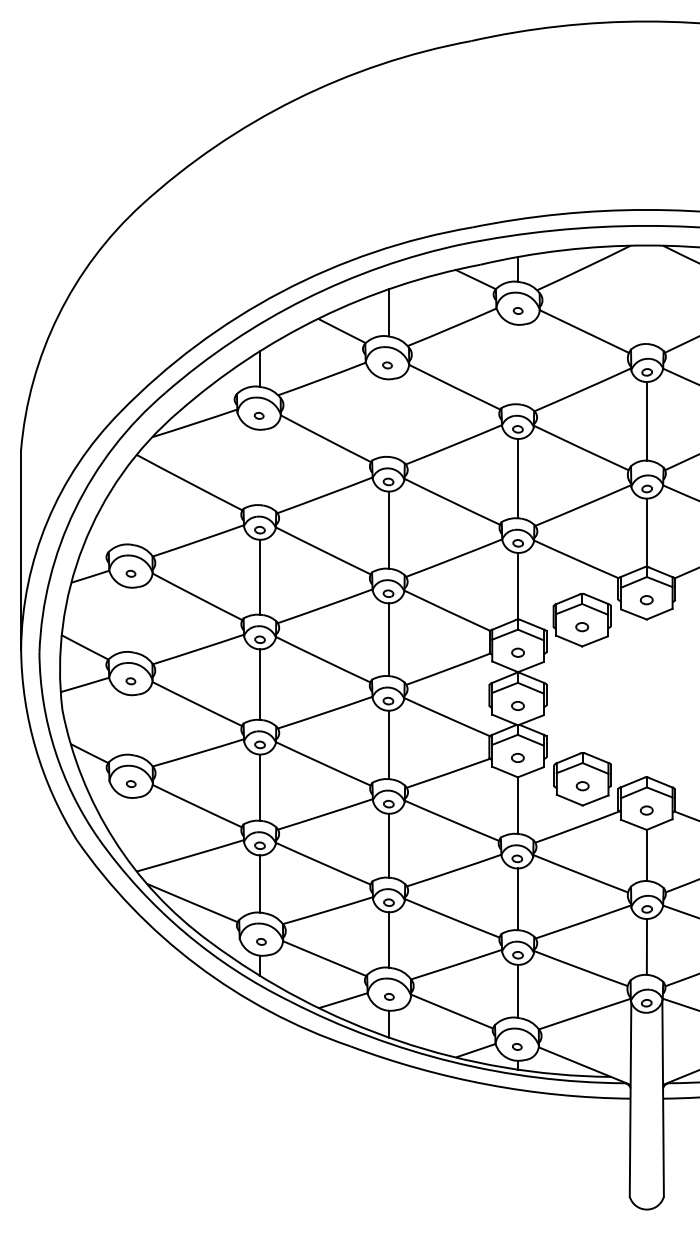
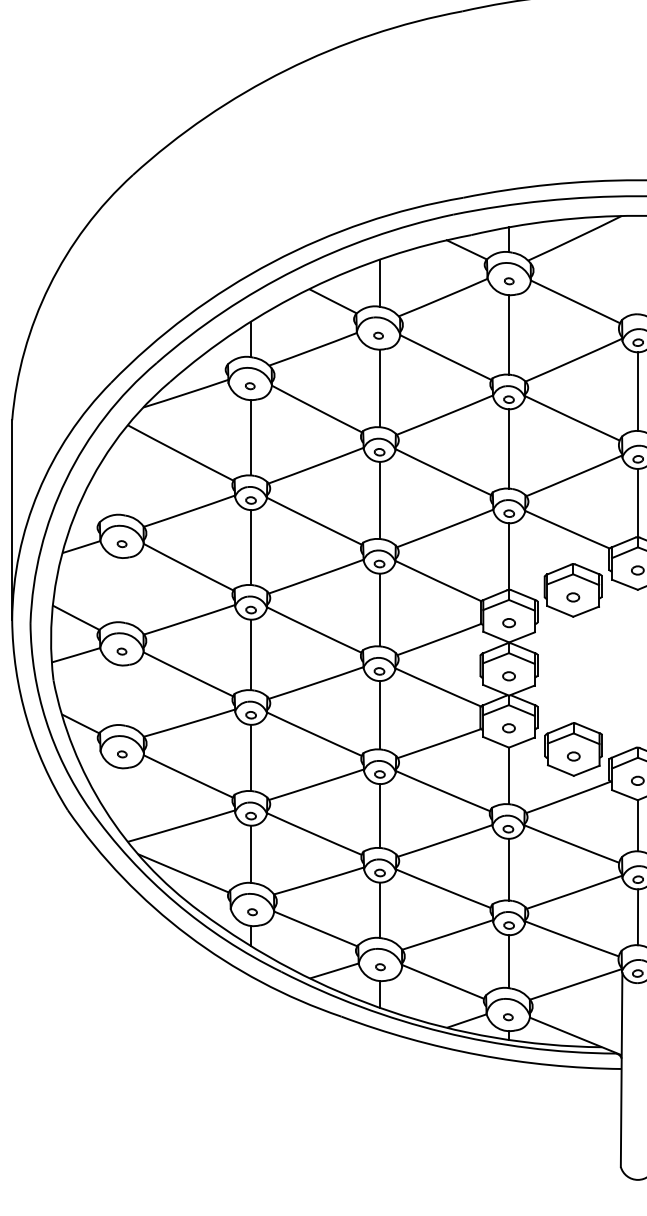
line: (517, 364) -> (508, 334), added
line: (388, 417) -> (379, 387), added
line: (260, 467) -> (251, 437), added

